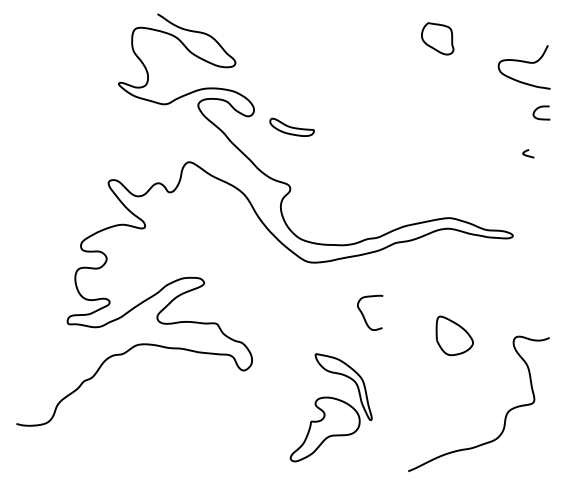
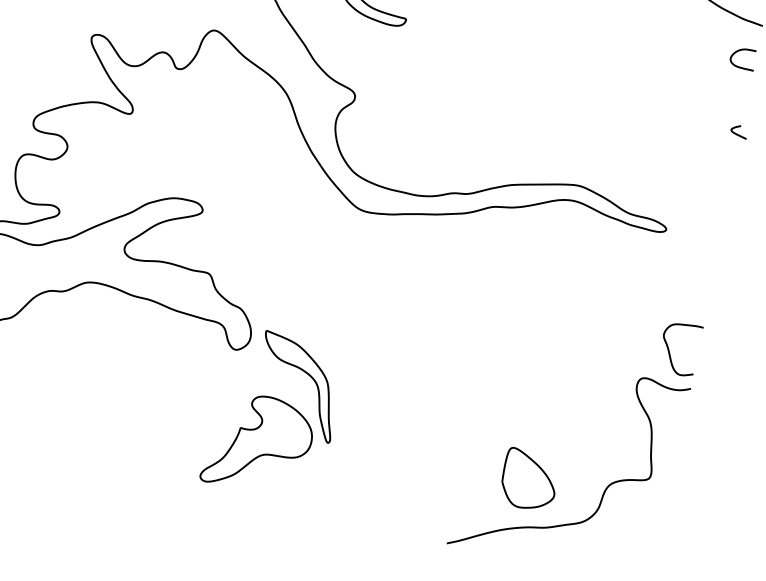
curve: (528, 155) -> (738, 134), moved
curve: (363, 313) -> (669, 347), moved
part: (454, 335) -> (529, 479), moved
part: (330, 407) -> (272, 412), moved

